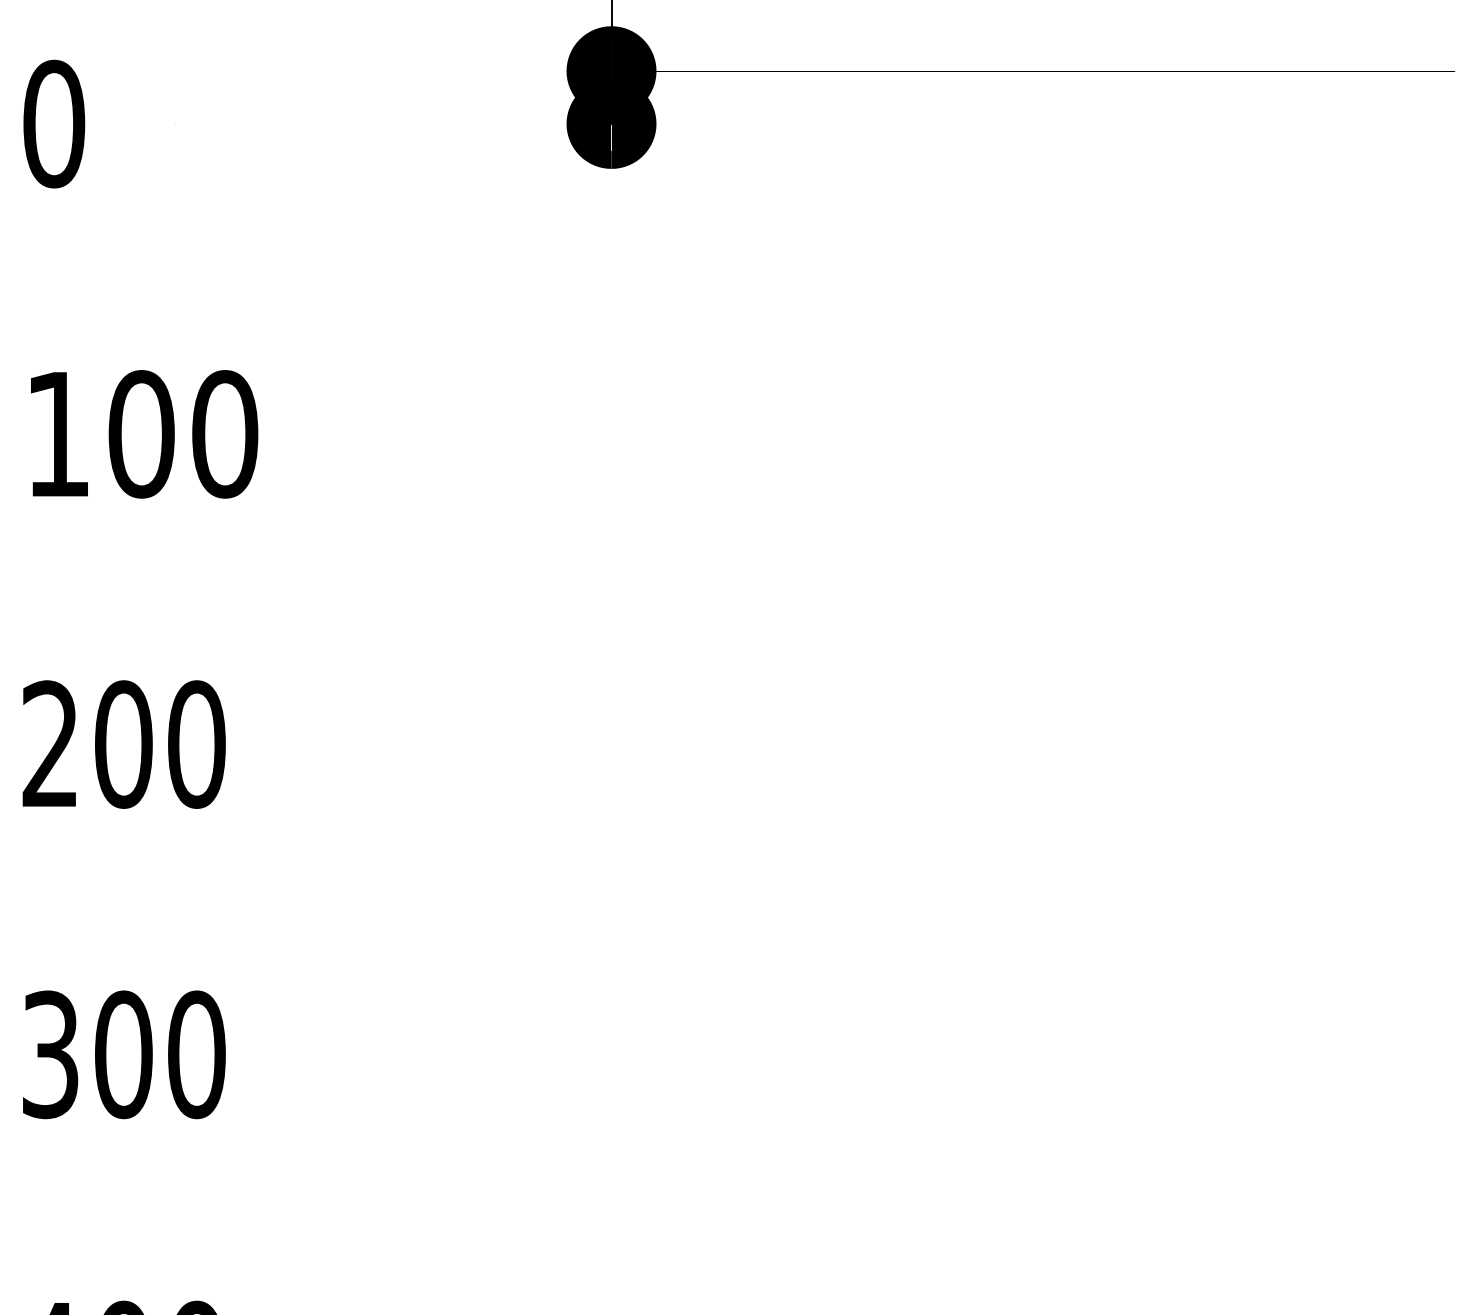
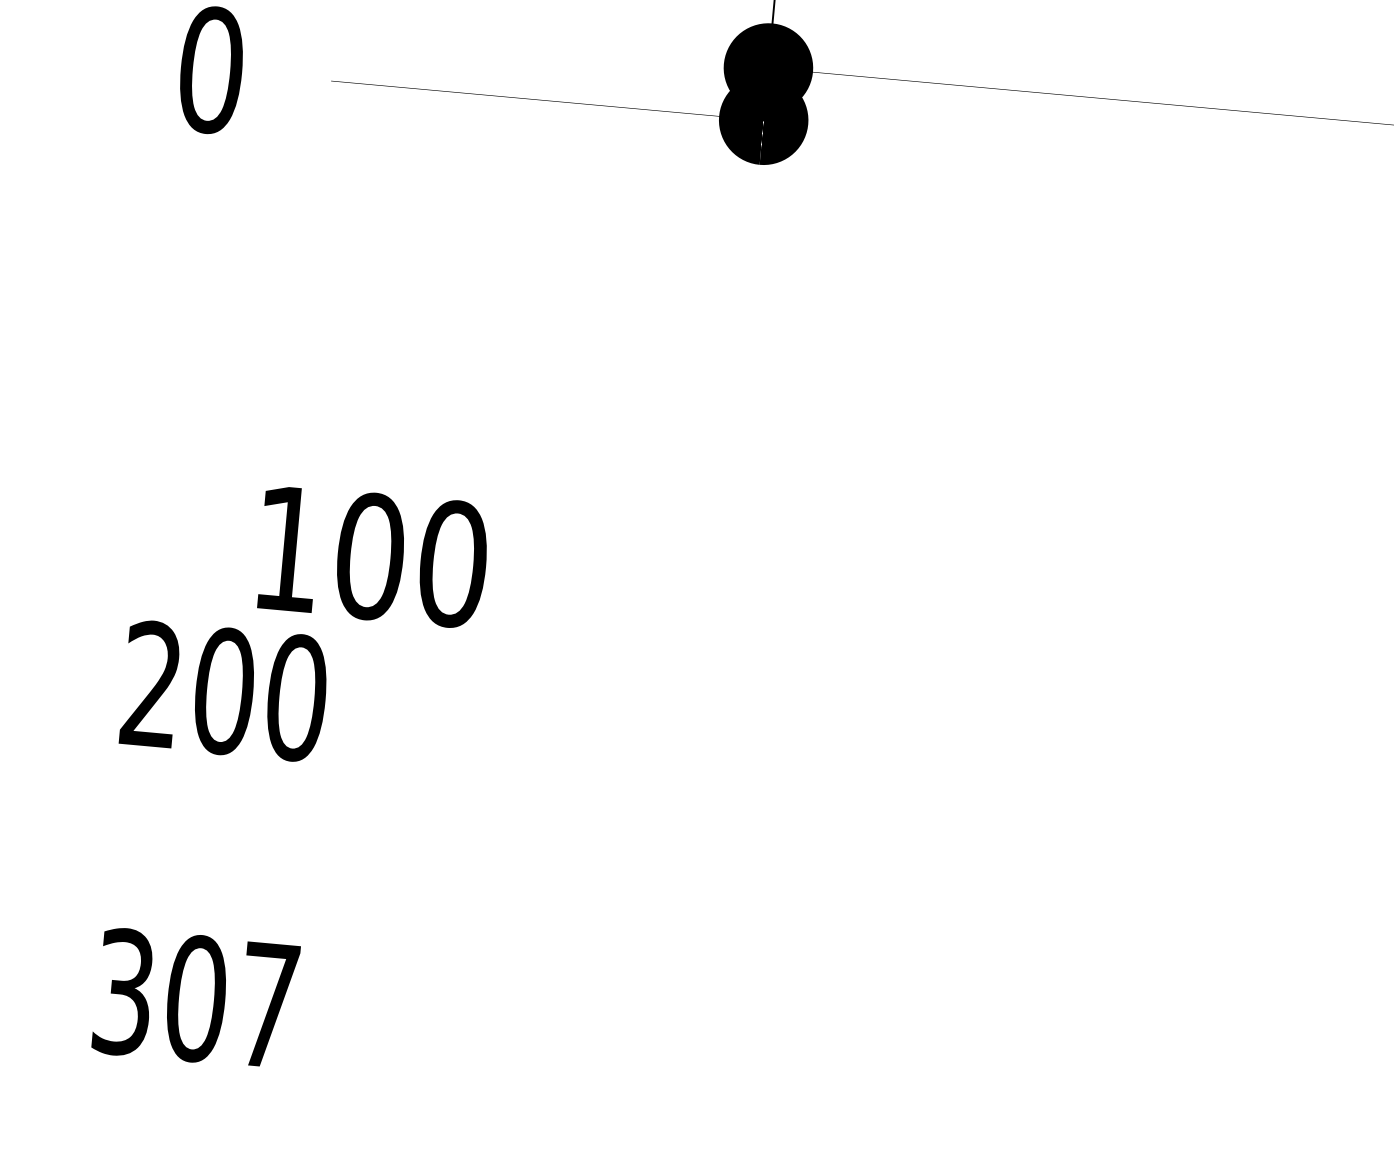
text: (144, 434) -> (373, 556), moved
text: (196, 1054) -> (268, 1005), 300 -> 307

